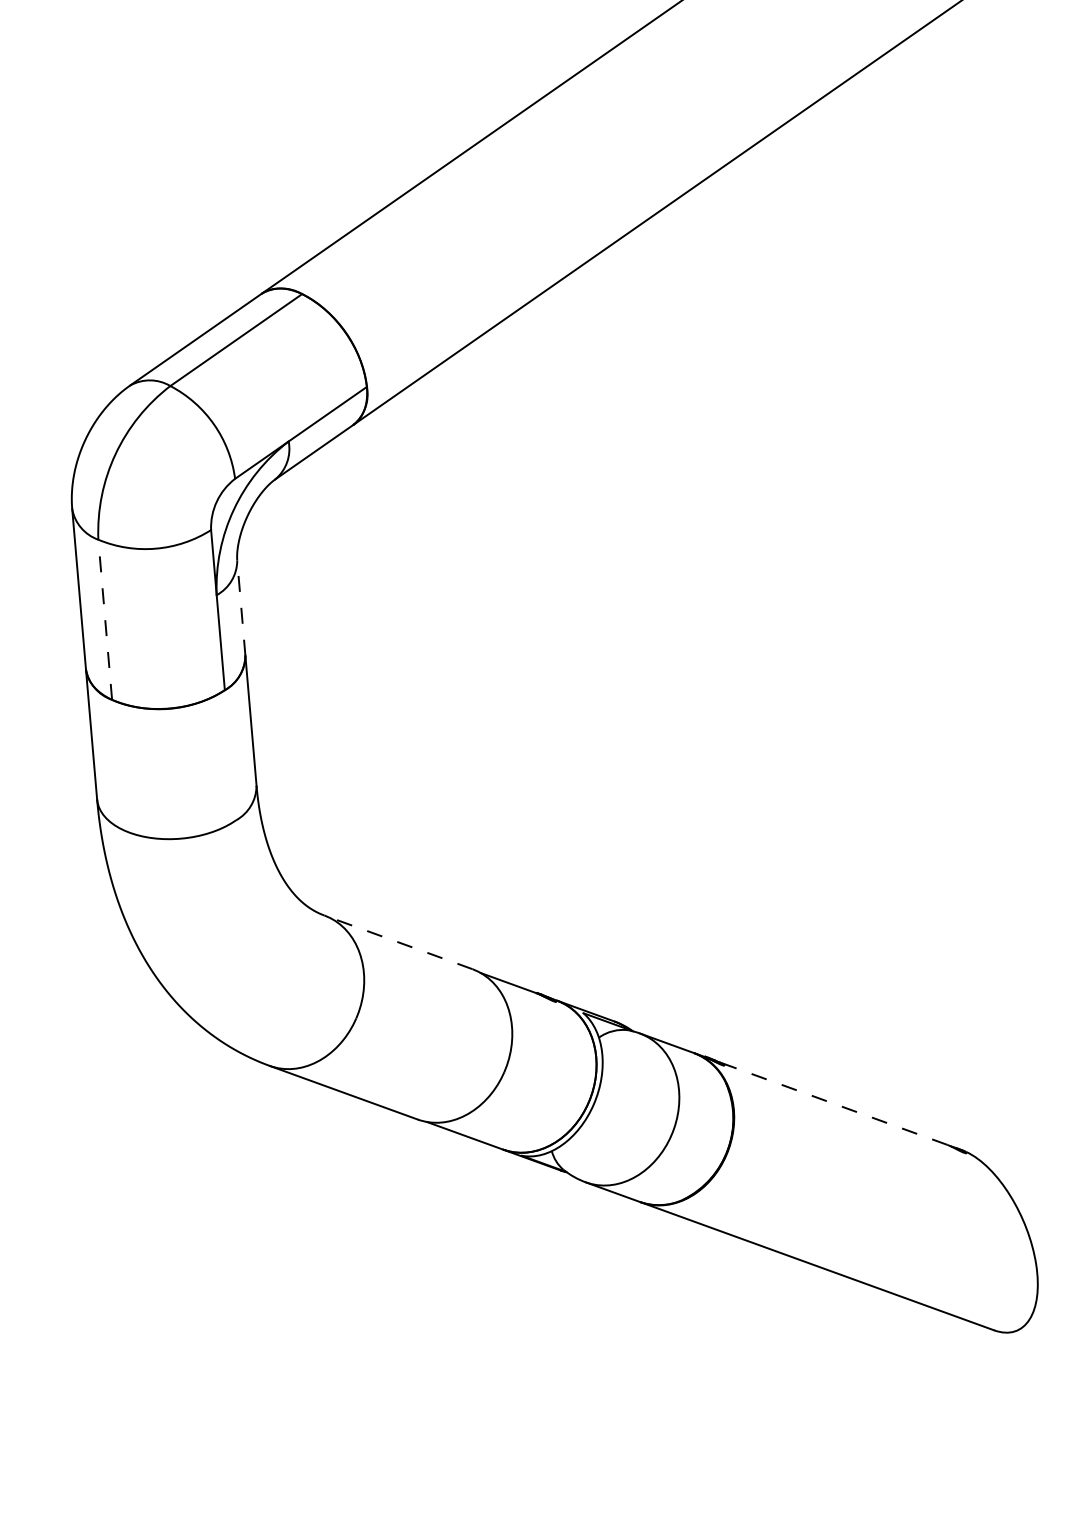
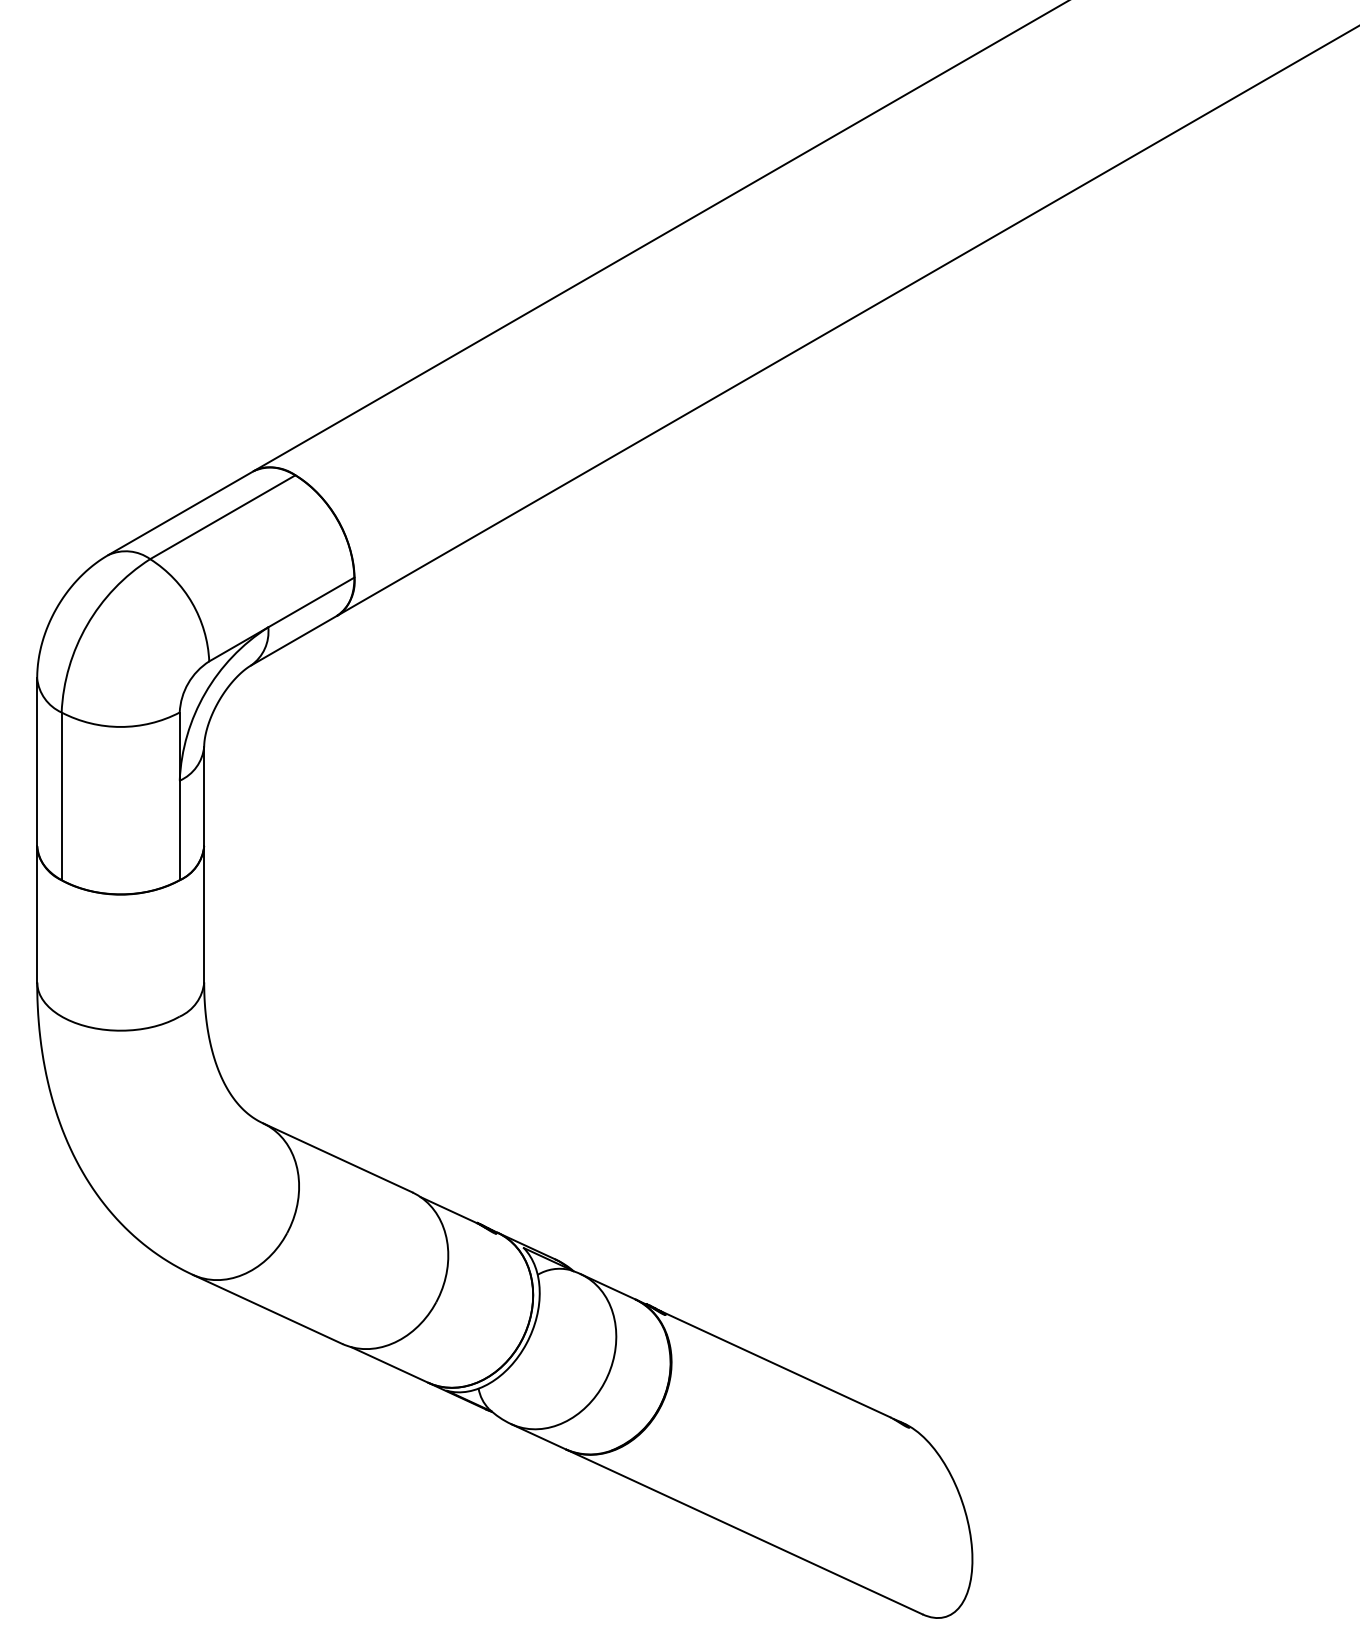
line: (241, 608) -> (204, 796), dashed -> solid
line: (105, 619) -> (61, 796), dashed -> solid
line: (398, 942) -> (337, 1157), dashed -> solid
line: (832, 1102) -> (774, 1363), dashed -> solid

